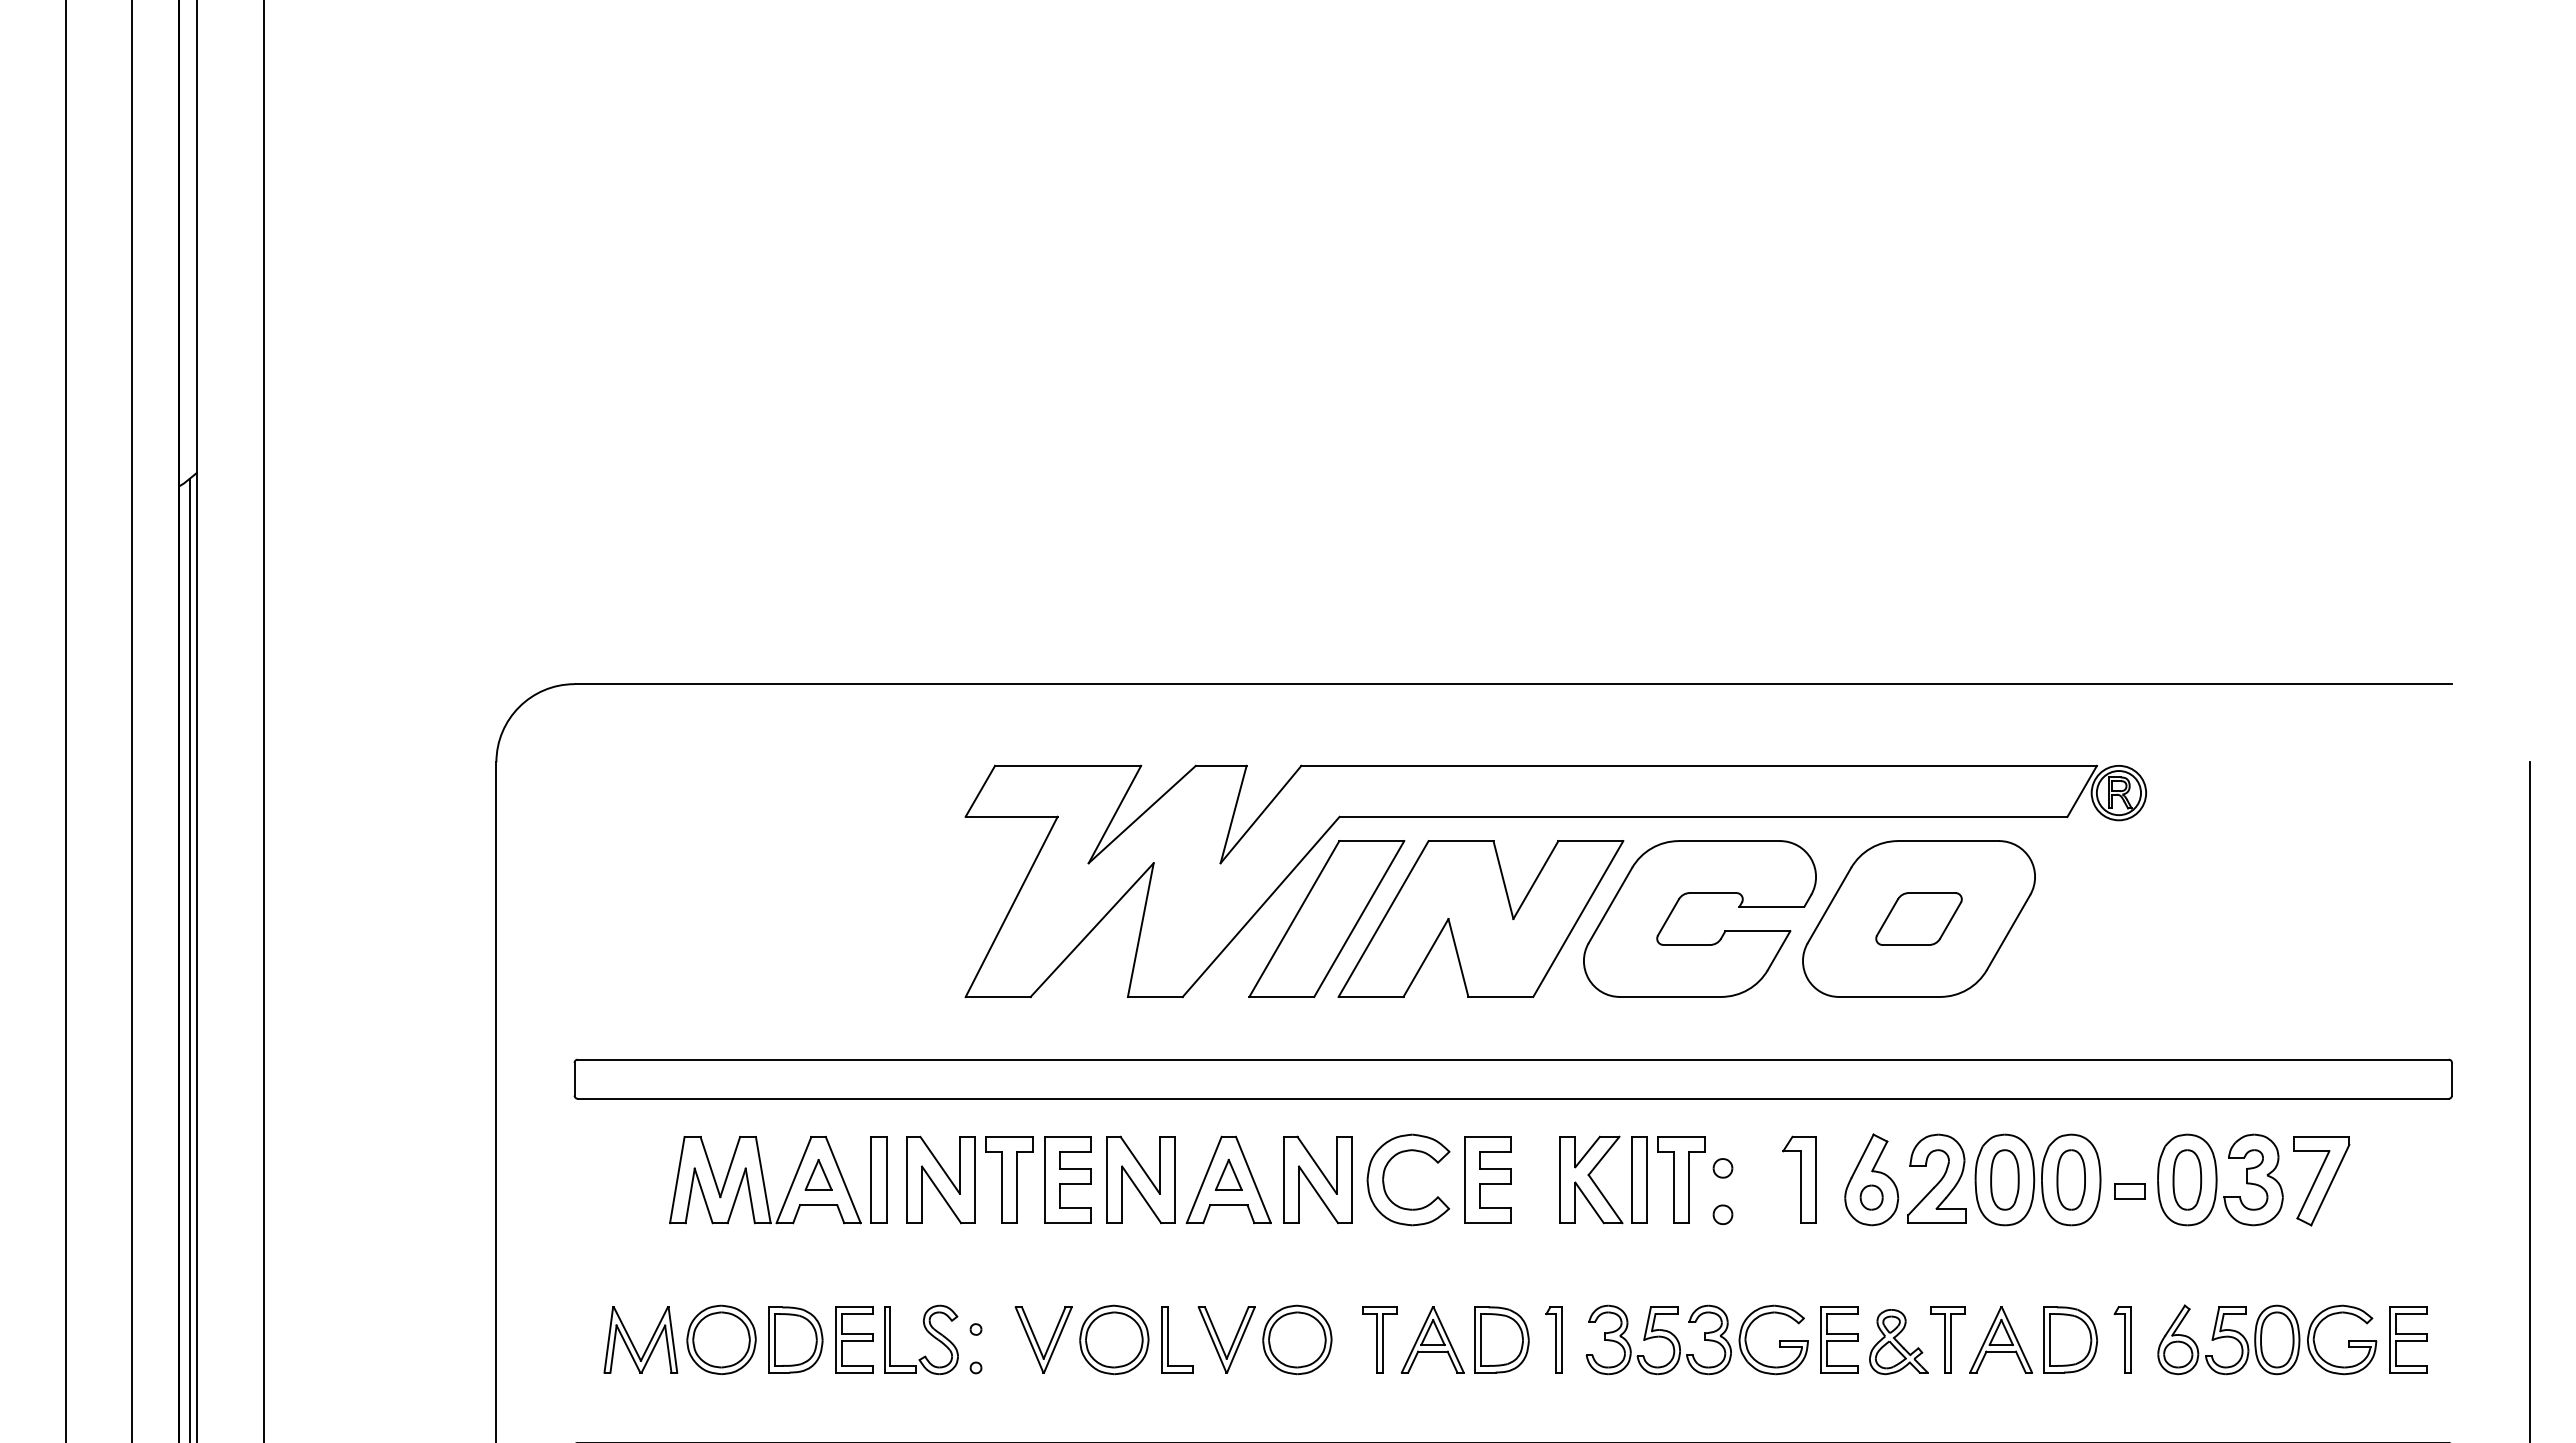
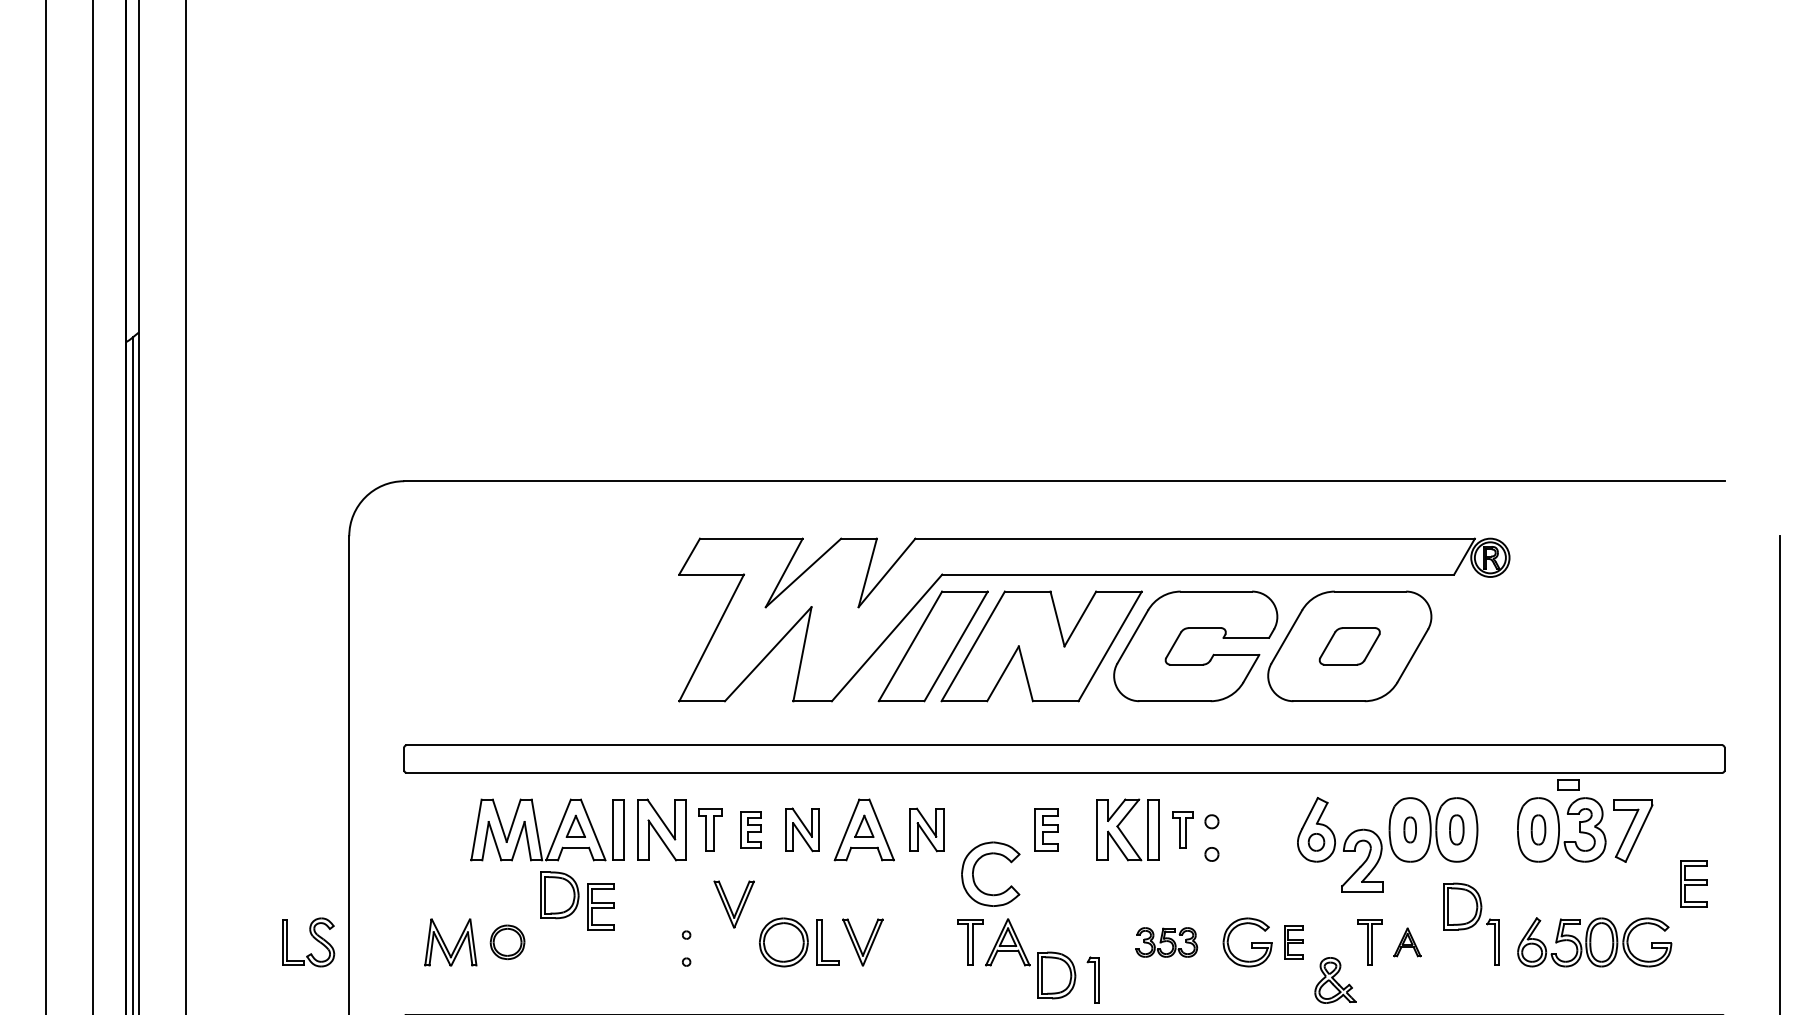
part: (1384, 1178) -> (973, 873), moved
part: (1936, 1178) -> (1362, 860), moved
part: (1009, 1179) -> (710, 829), size x0.7
part: (1067, 1179) -> (750, 829), size x0.6
part: (1140, 1179) -> (802, 829), size x0.7
part: (1317, 1179) -> (926, 829), size x0.7
part: (1487, 1179) -> (1046, 829), size x0.7
part: (1681, 1179) -> (1182, 829), size x0.6
part: (1799, 1179) -> (1265, 829), removed
part: (2004, 1179) -> (1409, 829), size x0.6
part: (2070, 1179) -> (1456, 829), size x0.7
part: (2187, 1179) -> (1538, 829), size x0.7
part: (2129, 1191) -> (1568, 784), moved
part: (927, 1332) -> (312, 937), moved
part: (721, 1339) -> (507, 942), size x0.7
part: (795, 1339) -> (559, 895), moved
part: (854, 1339) -> (601, 906), moved
part: (1297, 1339) -> (912, 942), removed
part: (1501, 1339) -> (1056, 975), moved
part: (1553, 1339) -> (1092, 980), moved
part: (1658, 1339) -> (1166, 942), size x0.6
part: (1839, 1339) -> (1293, 942), size x0.7
part: (2000, 1339) -> (1407, 942), size x0.6
part: (2070, 1339) -> (1462, 906), moved
part: (2408, 1339) -> (1694, 883), moved
part: (1037, 1341) -> (729, 905), moved
part: (1898, 1342) -> (1335, 980), moved

